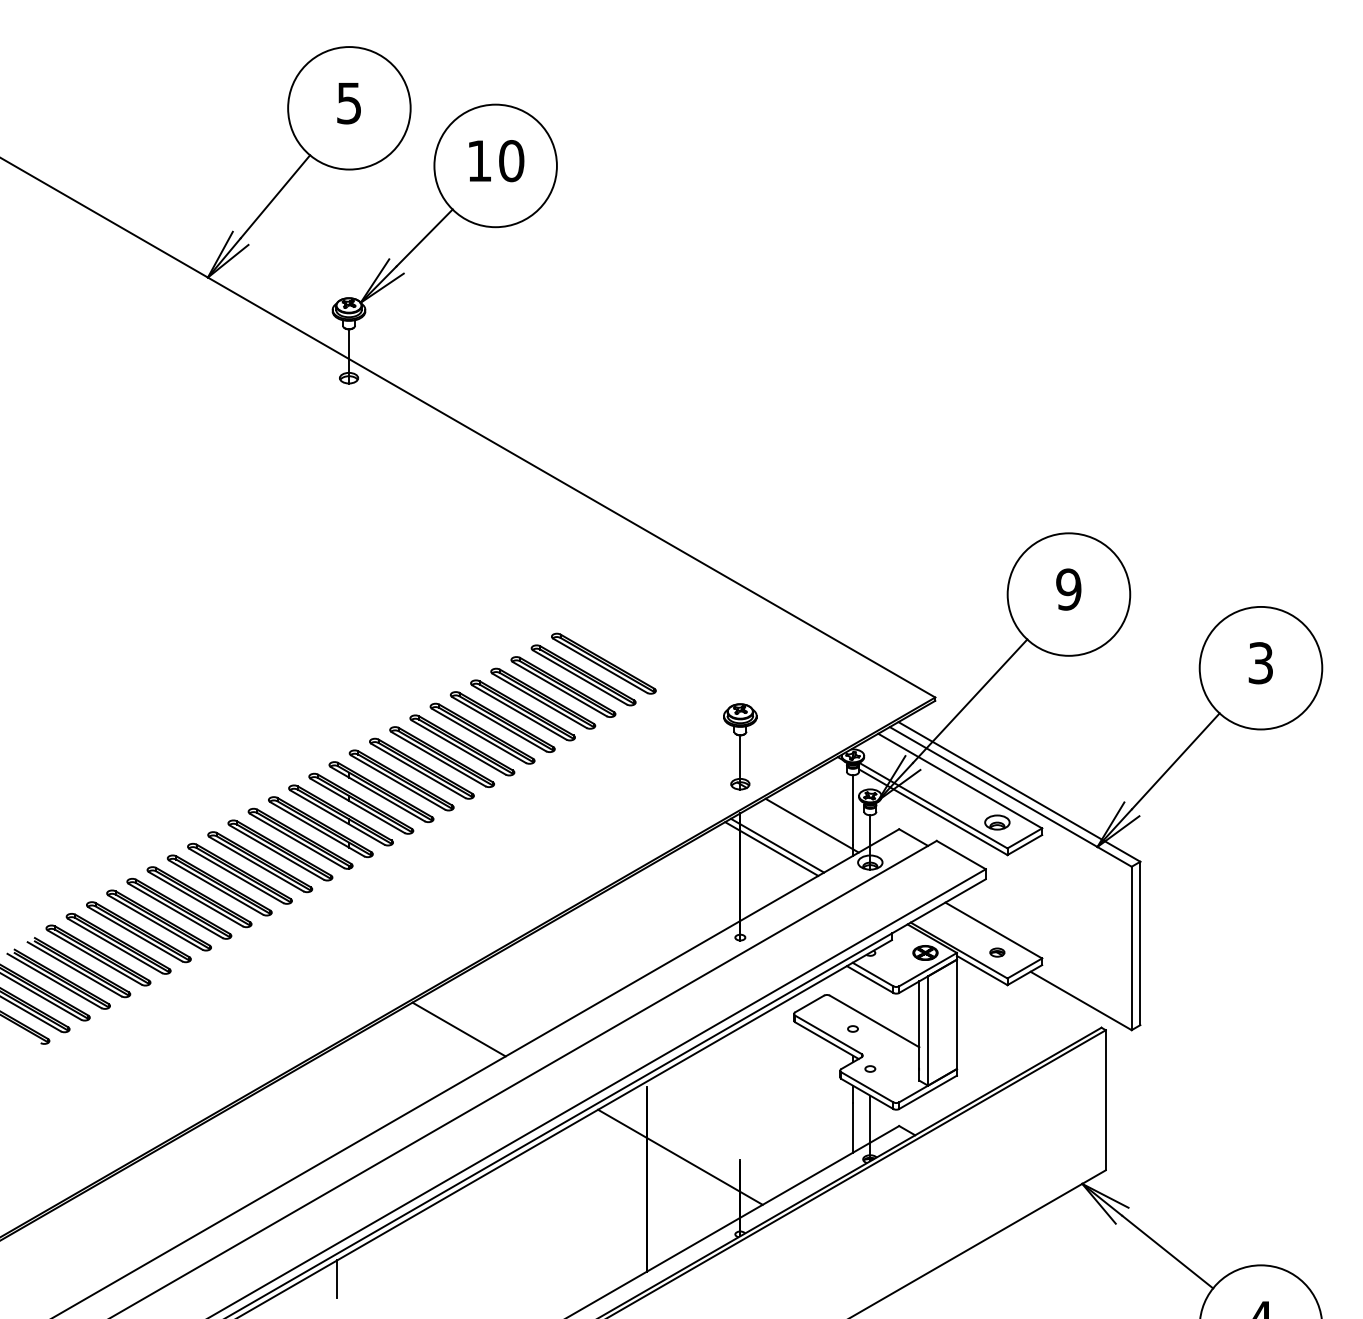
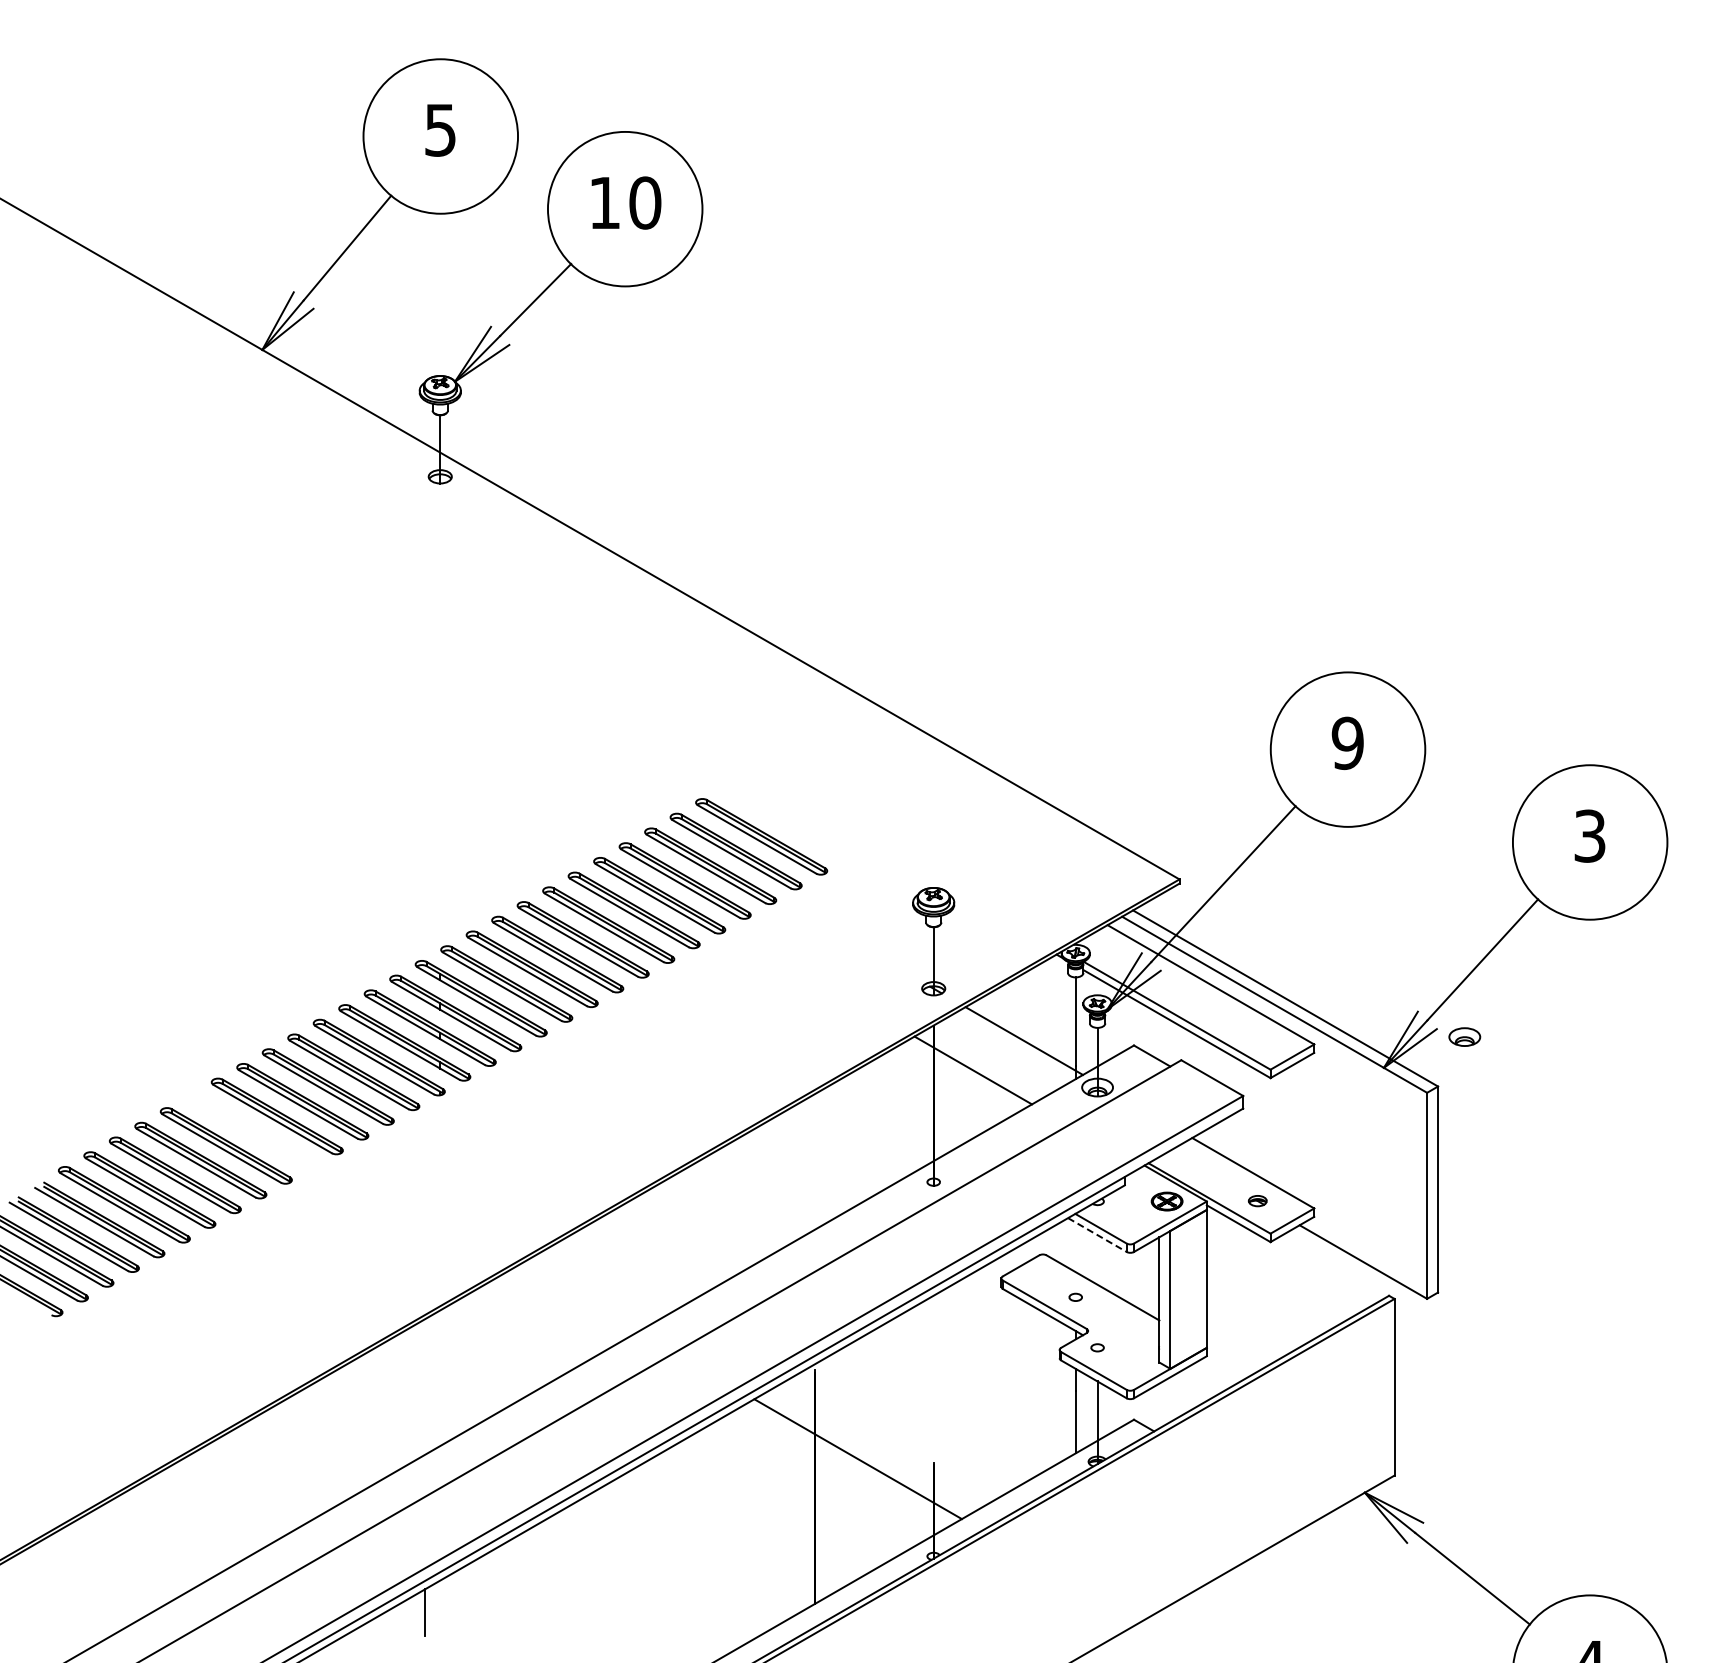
part: (997, 822) -> (1464, 1036), moved
line: (777, 845) -> (980, 1066), removed
part: (199, 896) -> (251, 1130), removed
line: (870, 979) -> (1097, 1235), solid -> dashed
line: (458, 1029) -> (578, 1297), removed

